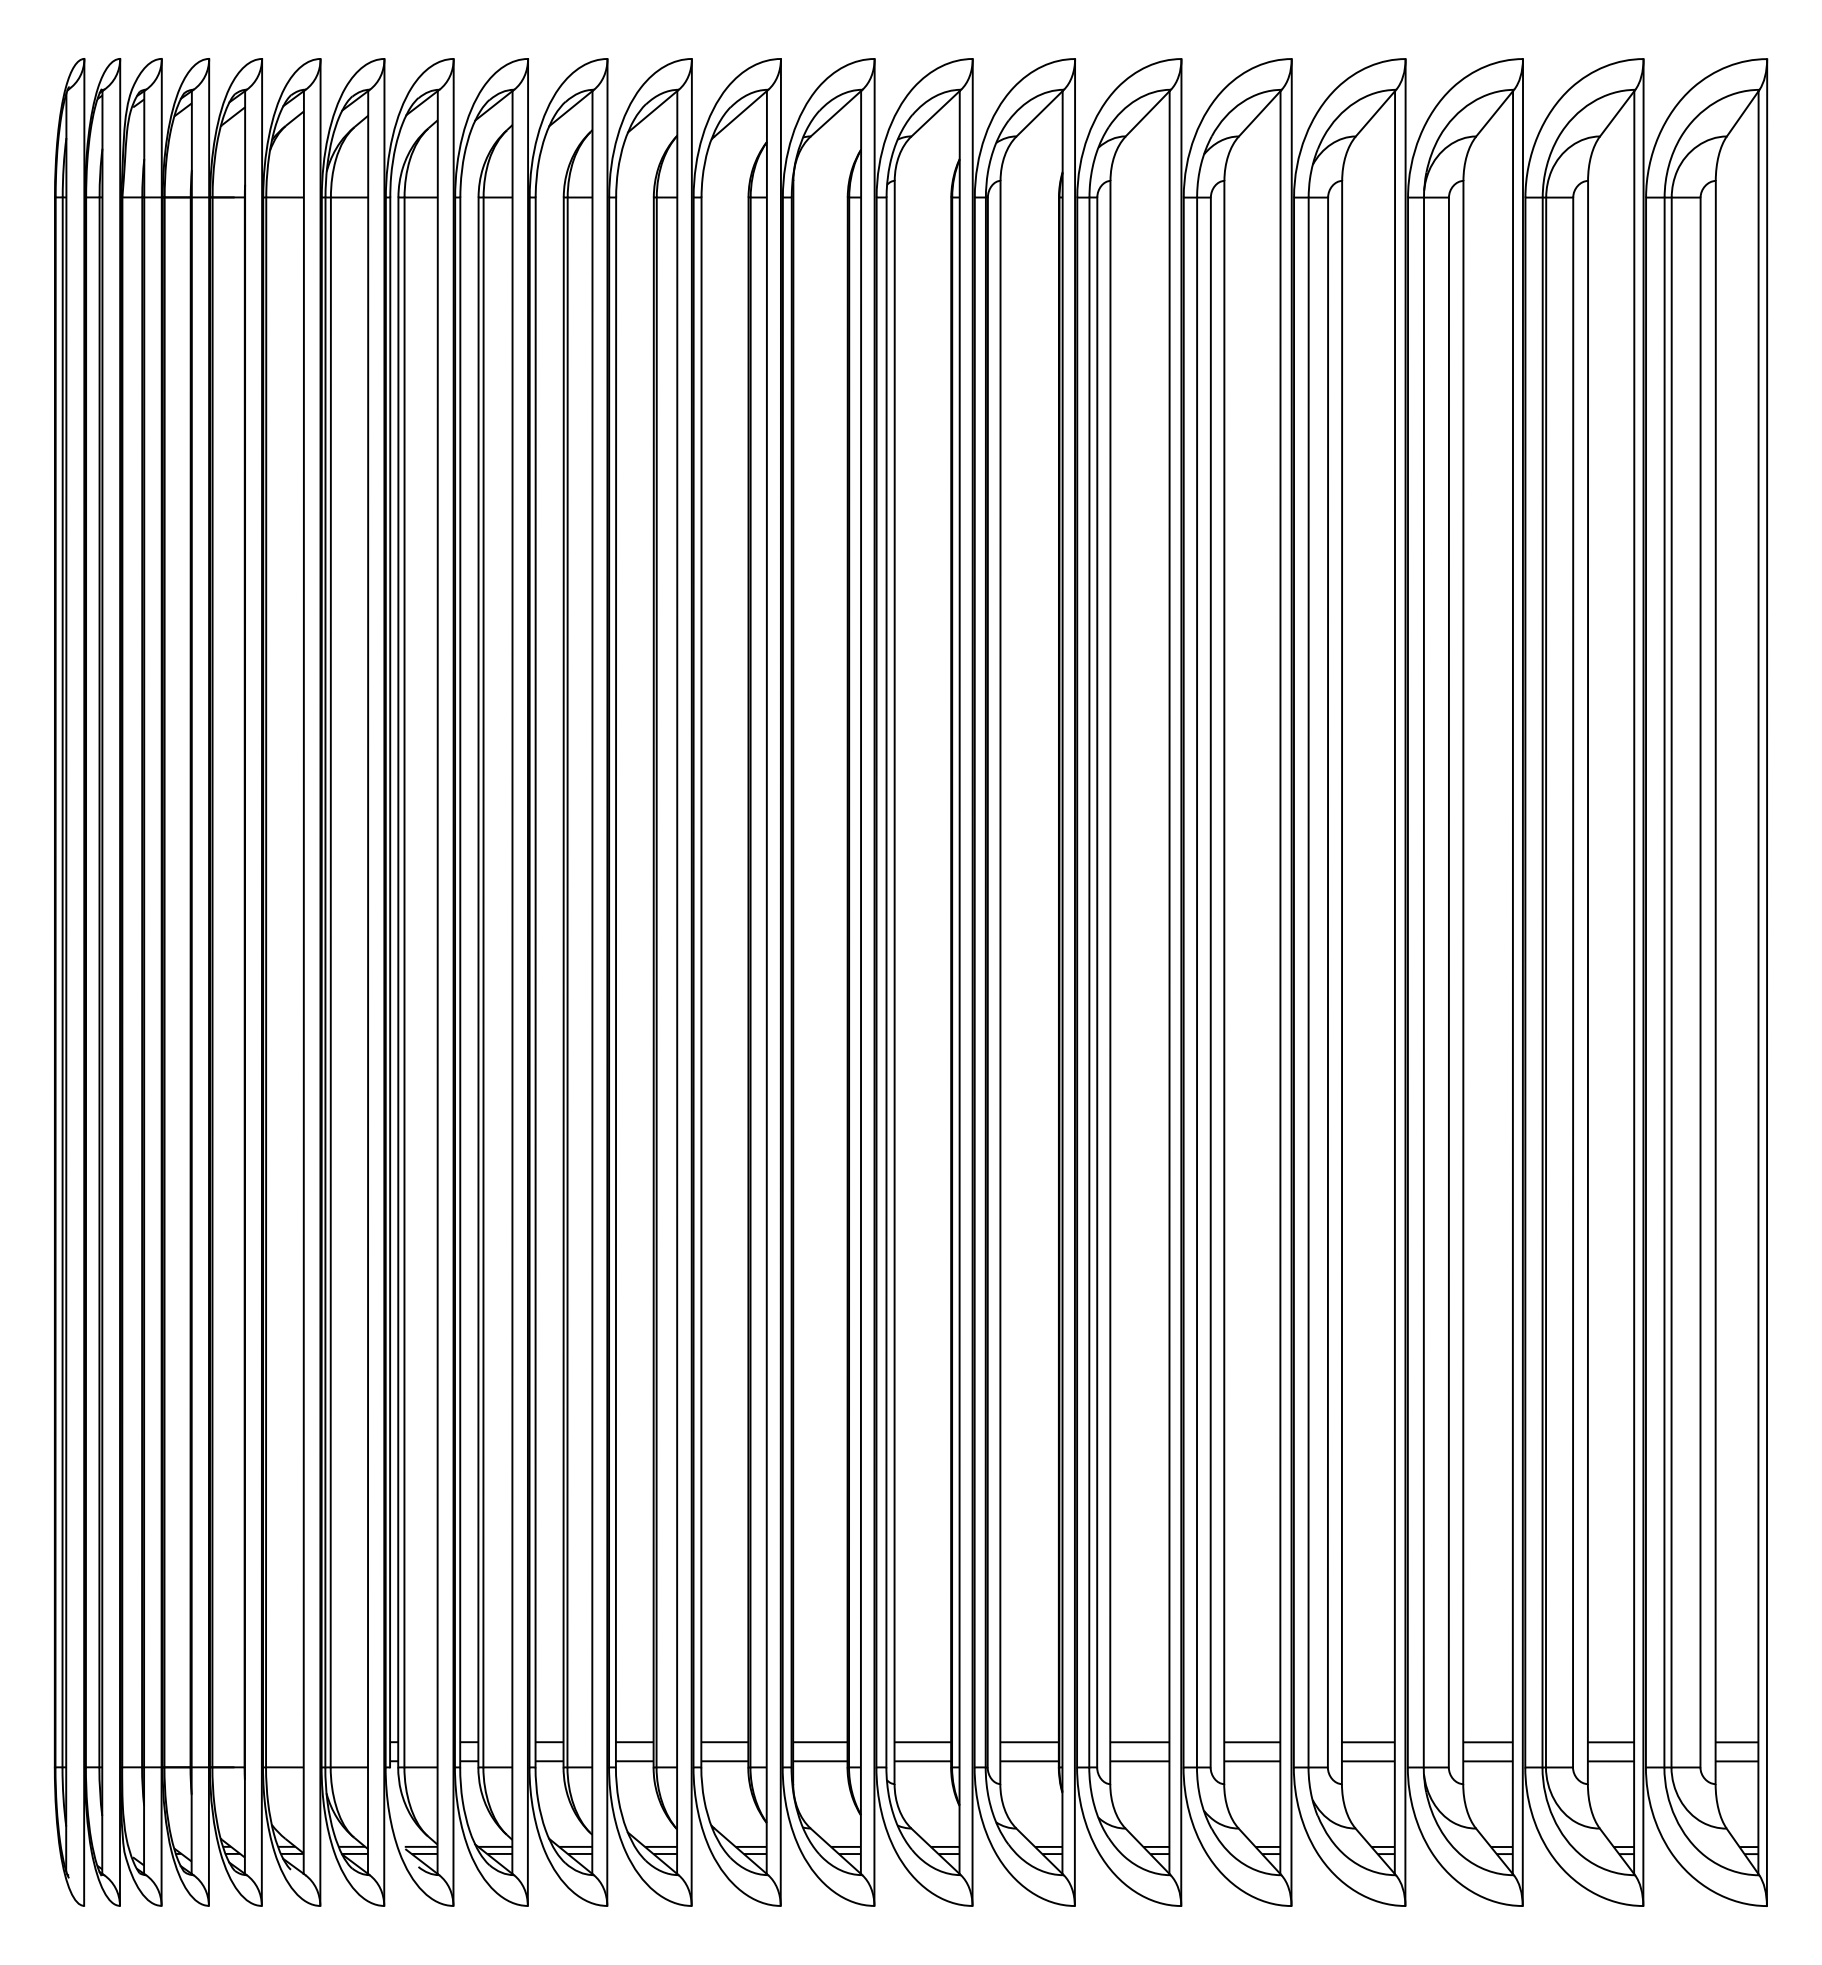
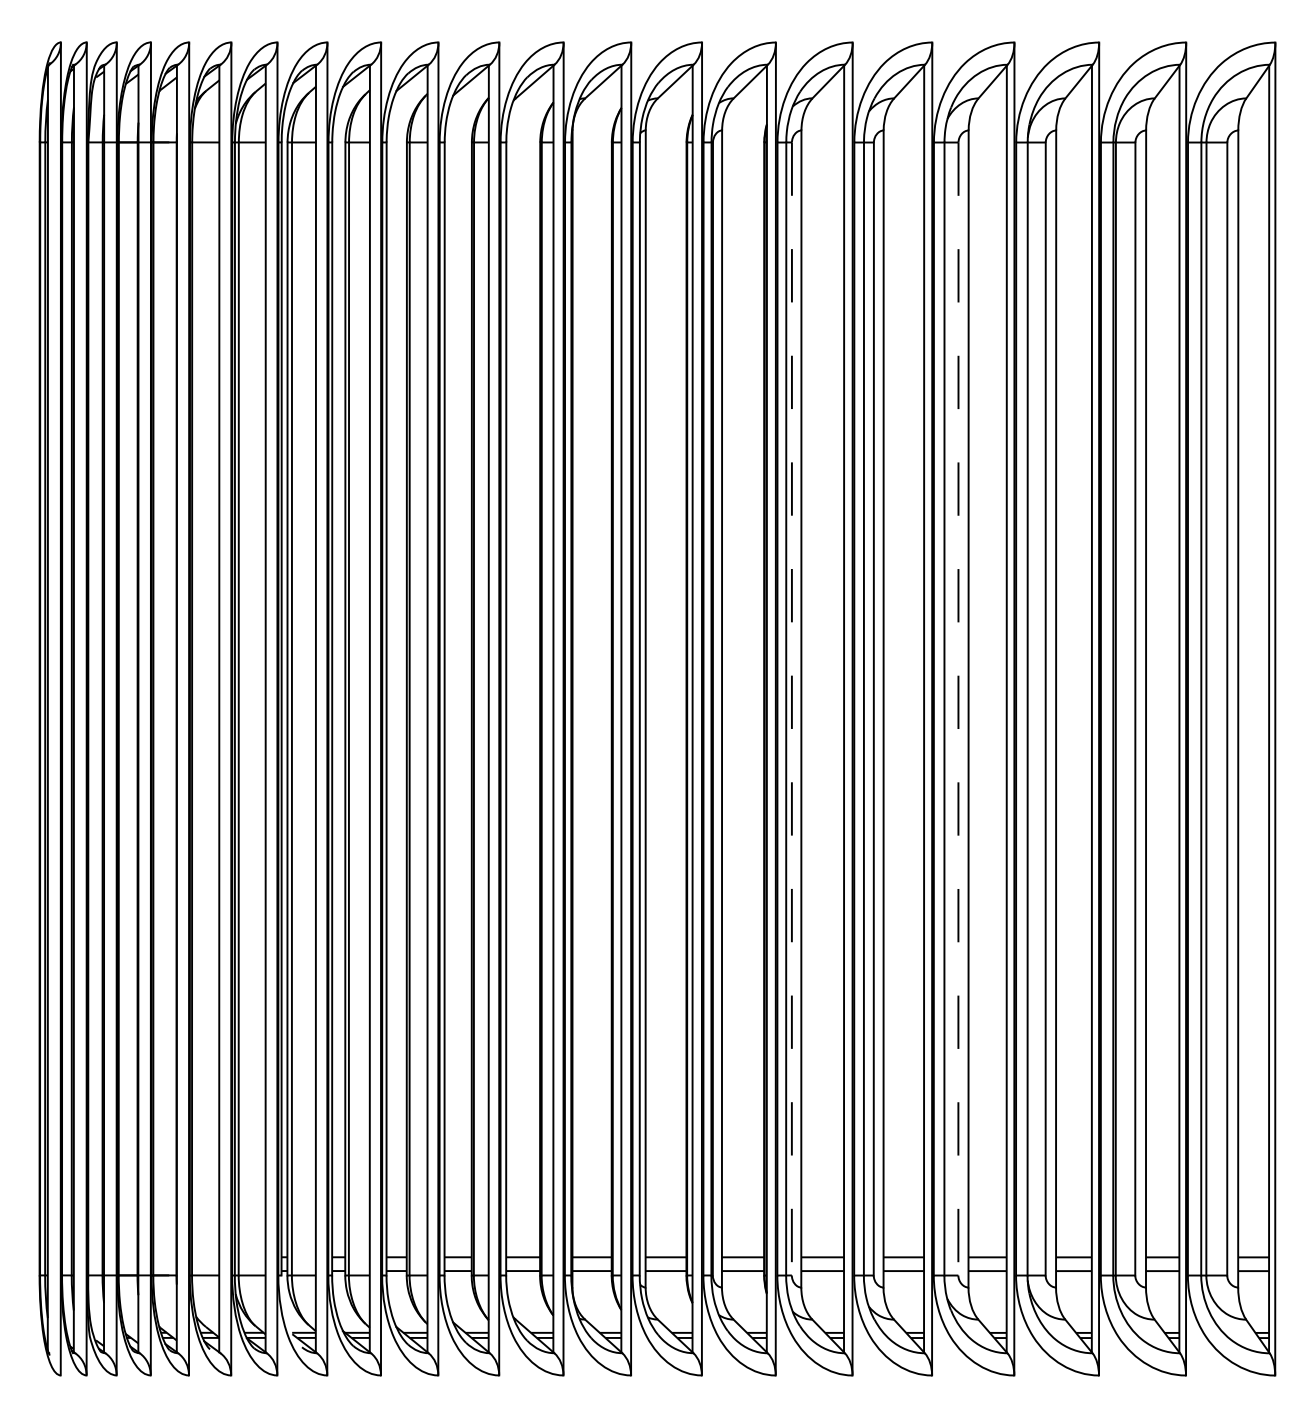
line: (1097, 982) -> (792, 709), solid -> dashed
line: (1328, 982) -> (958, 709), solid -> dashed

